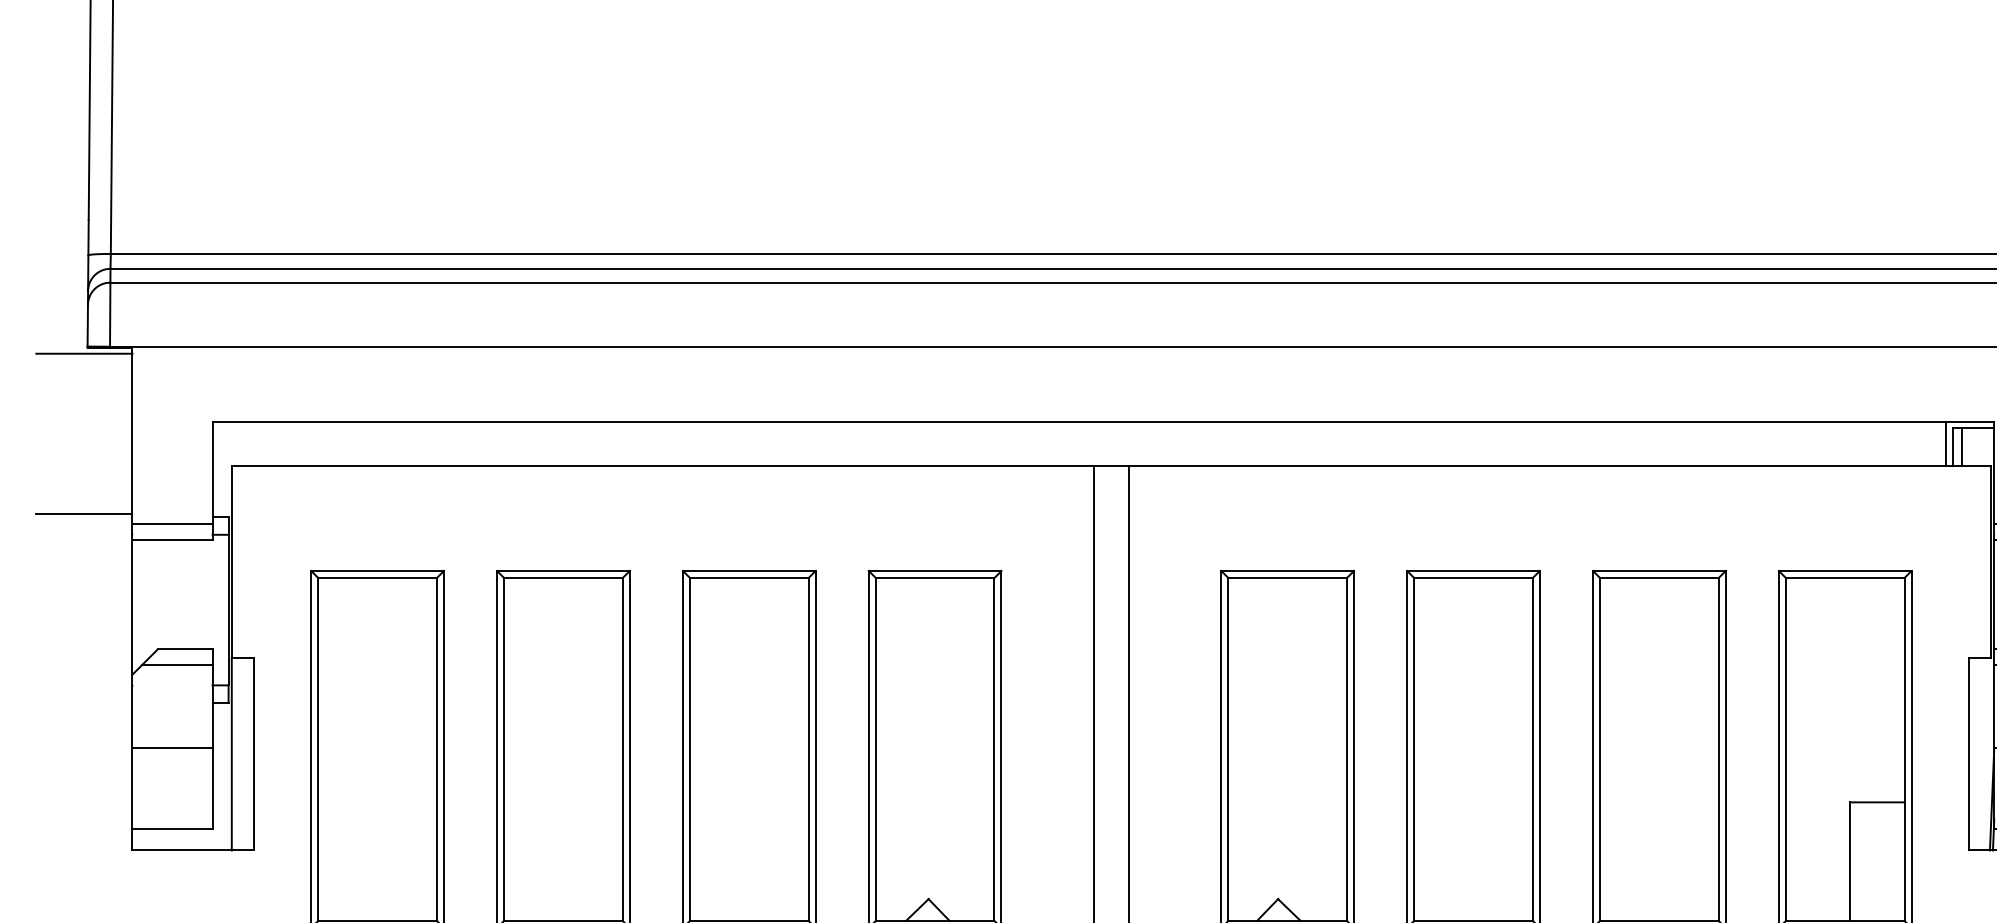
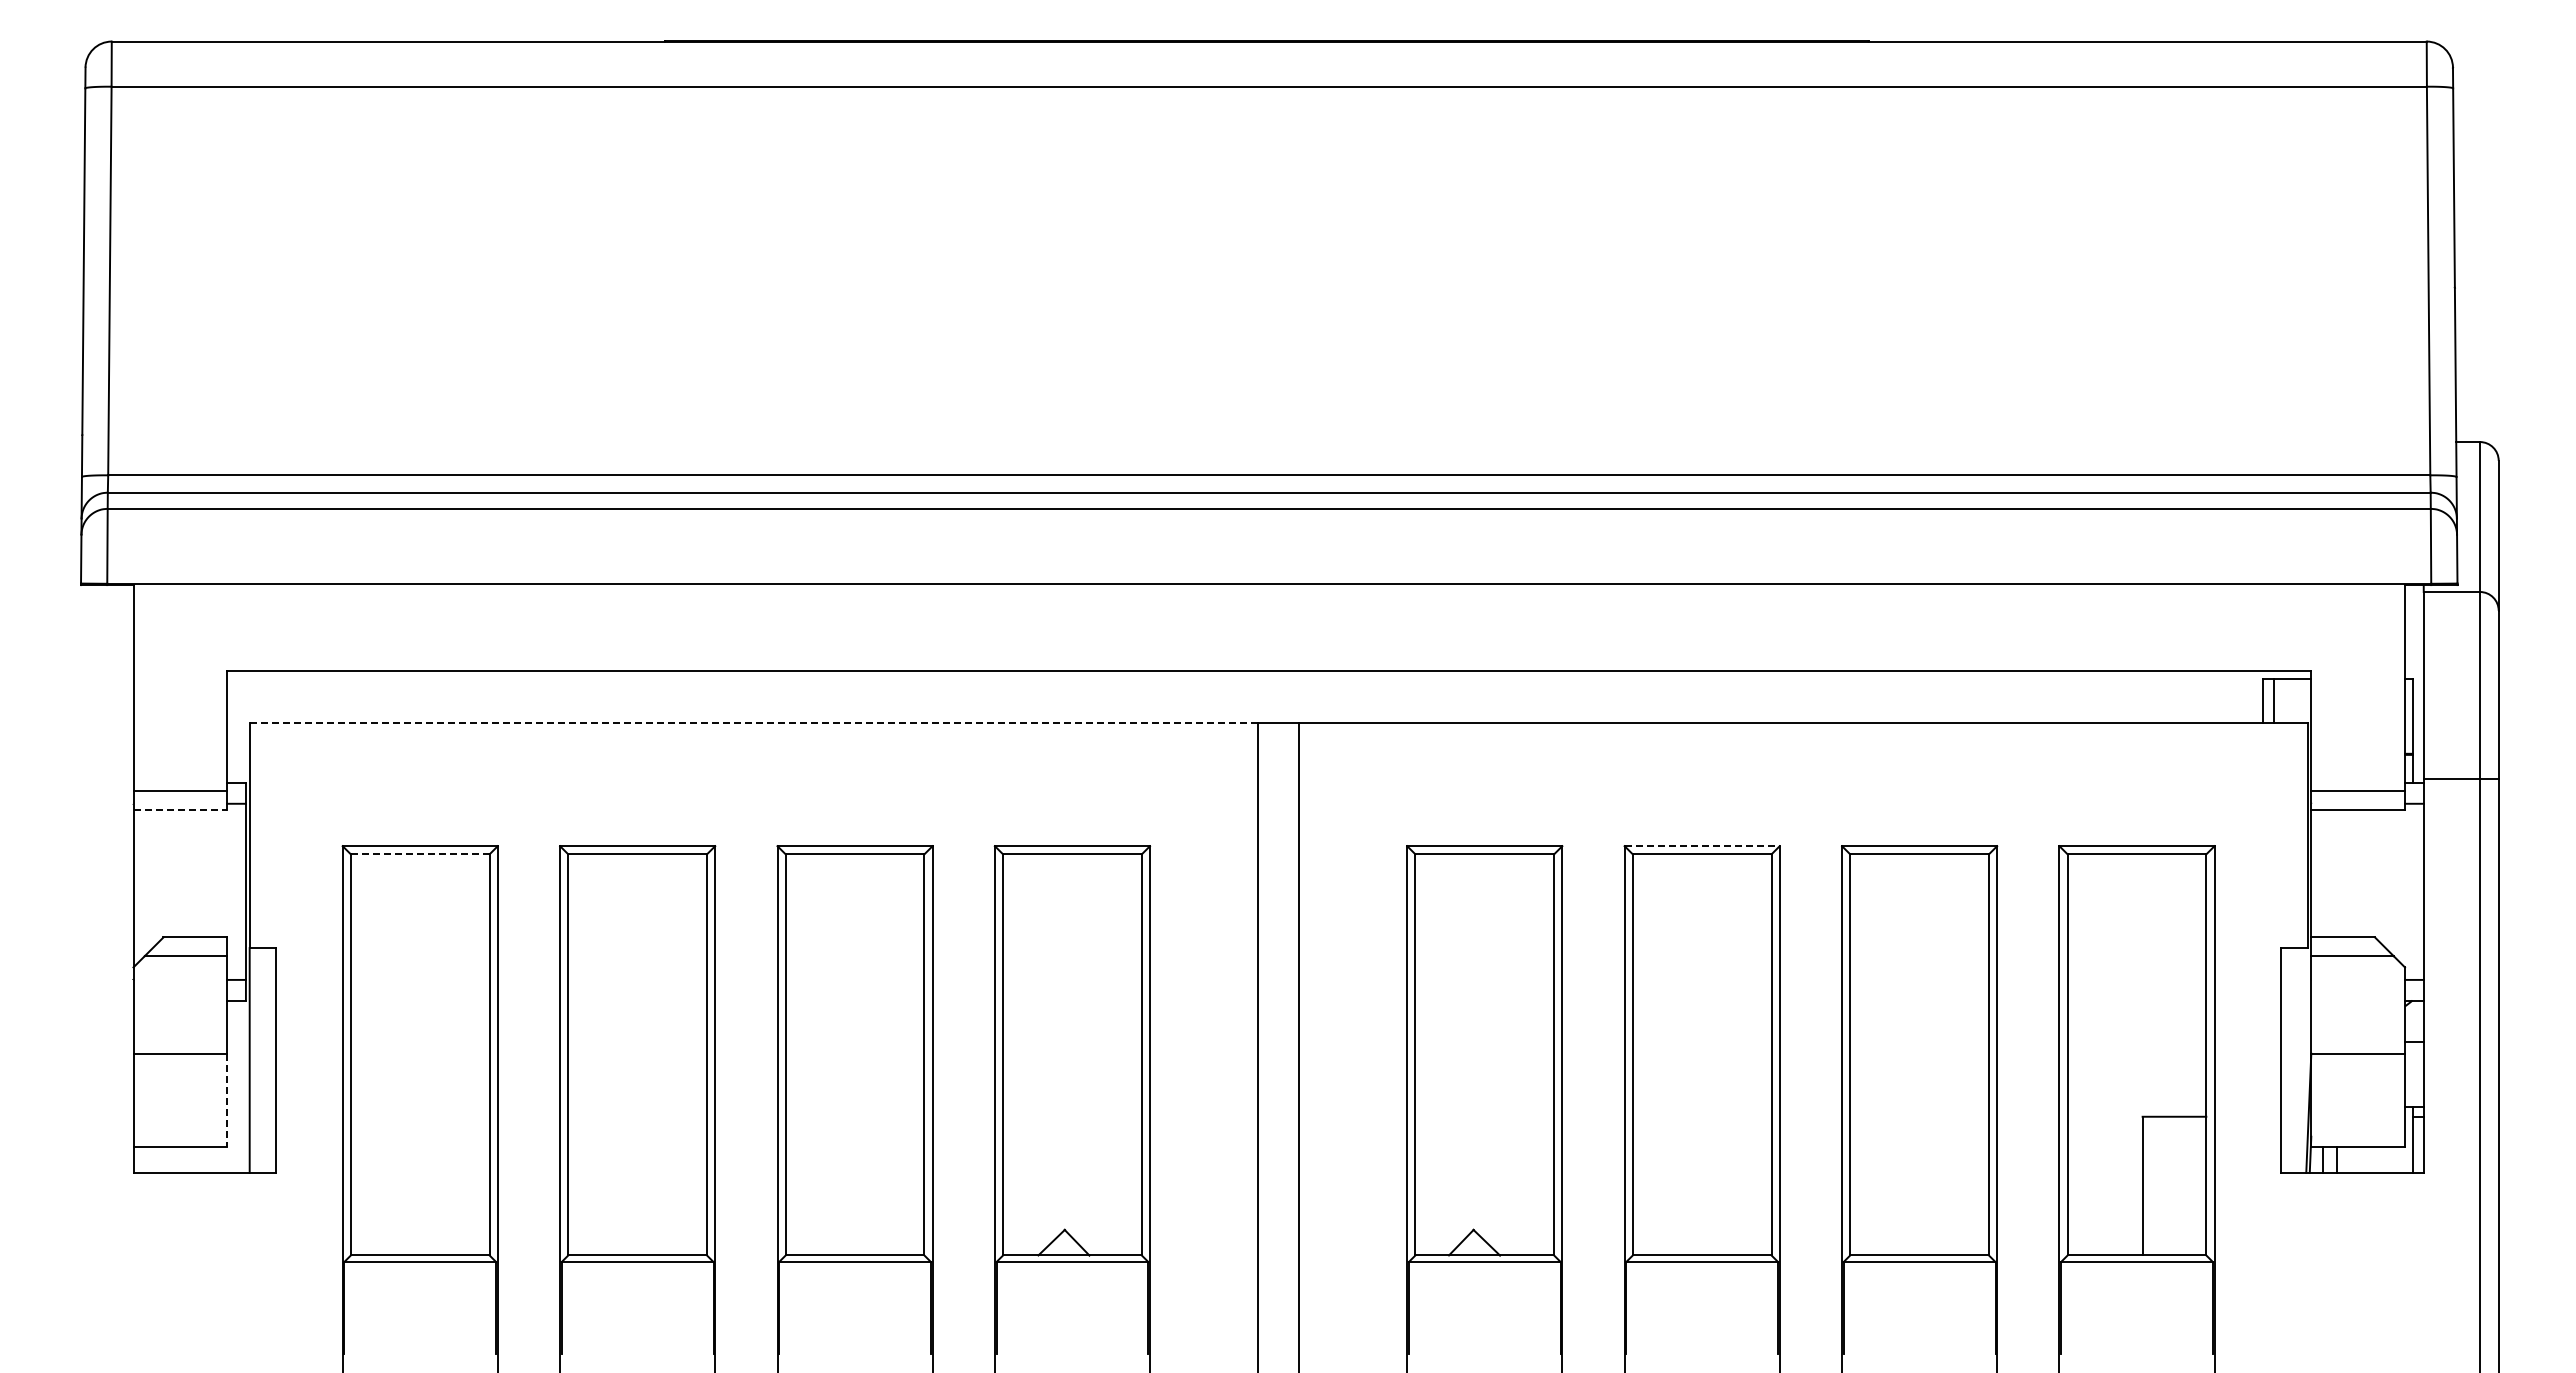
line: (84, 353) -> (77, 591), removed
line: (1946, 443) -> (2255, 697), removed
line: (662, 466) -> (753, 723), solid -> dashed
line: (84, 514) -> (77, 779), removed
line: (172, 540) -> (180, 810), solid -> dashed
line: (1473, 571) -> (1702, 846), solid -> dashed
line: (376, 578) -> (419, 854), solid -> dashed
line: (212, 788) -> (227, 1100), solid -> dashed

